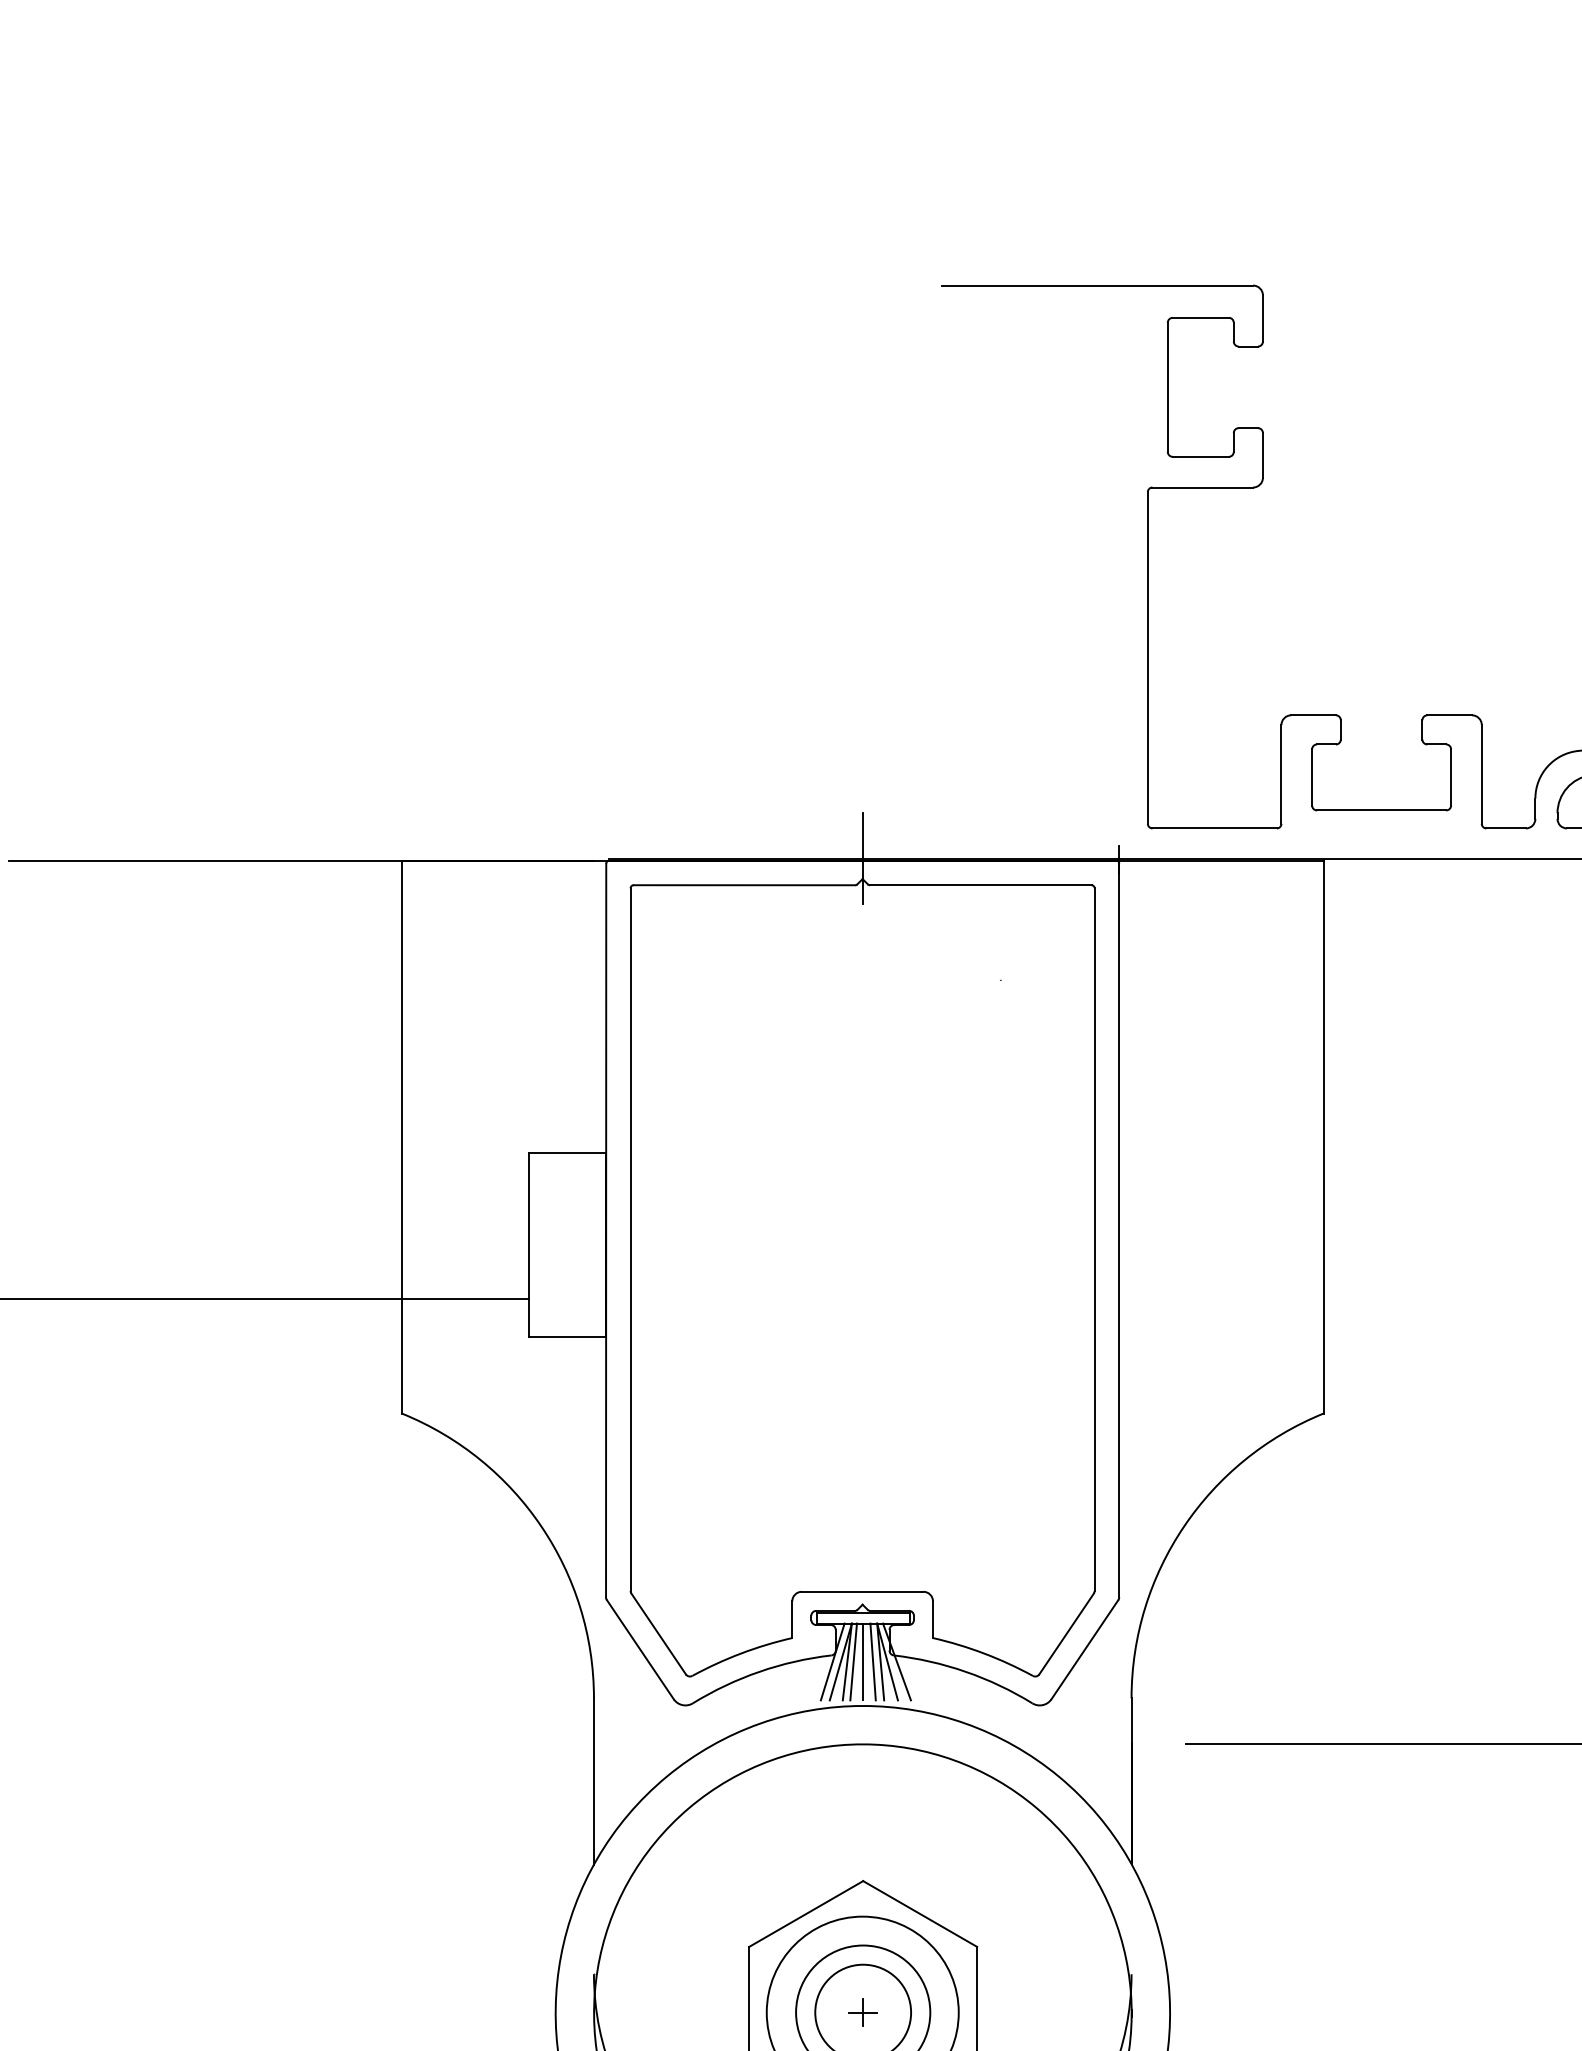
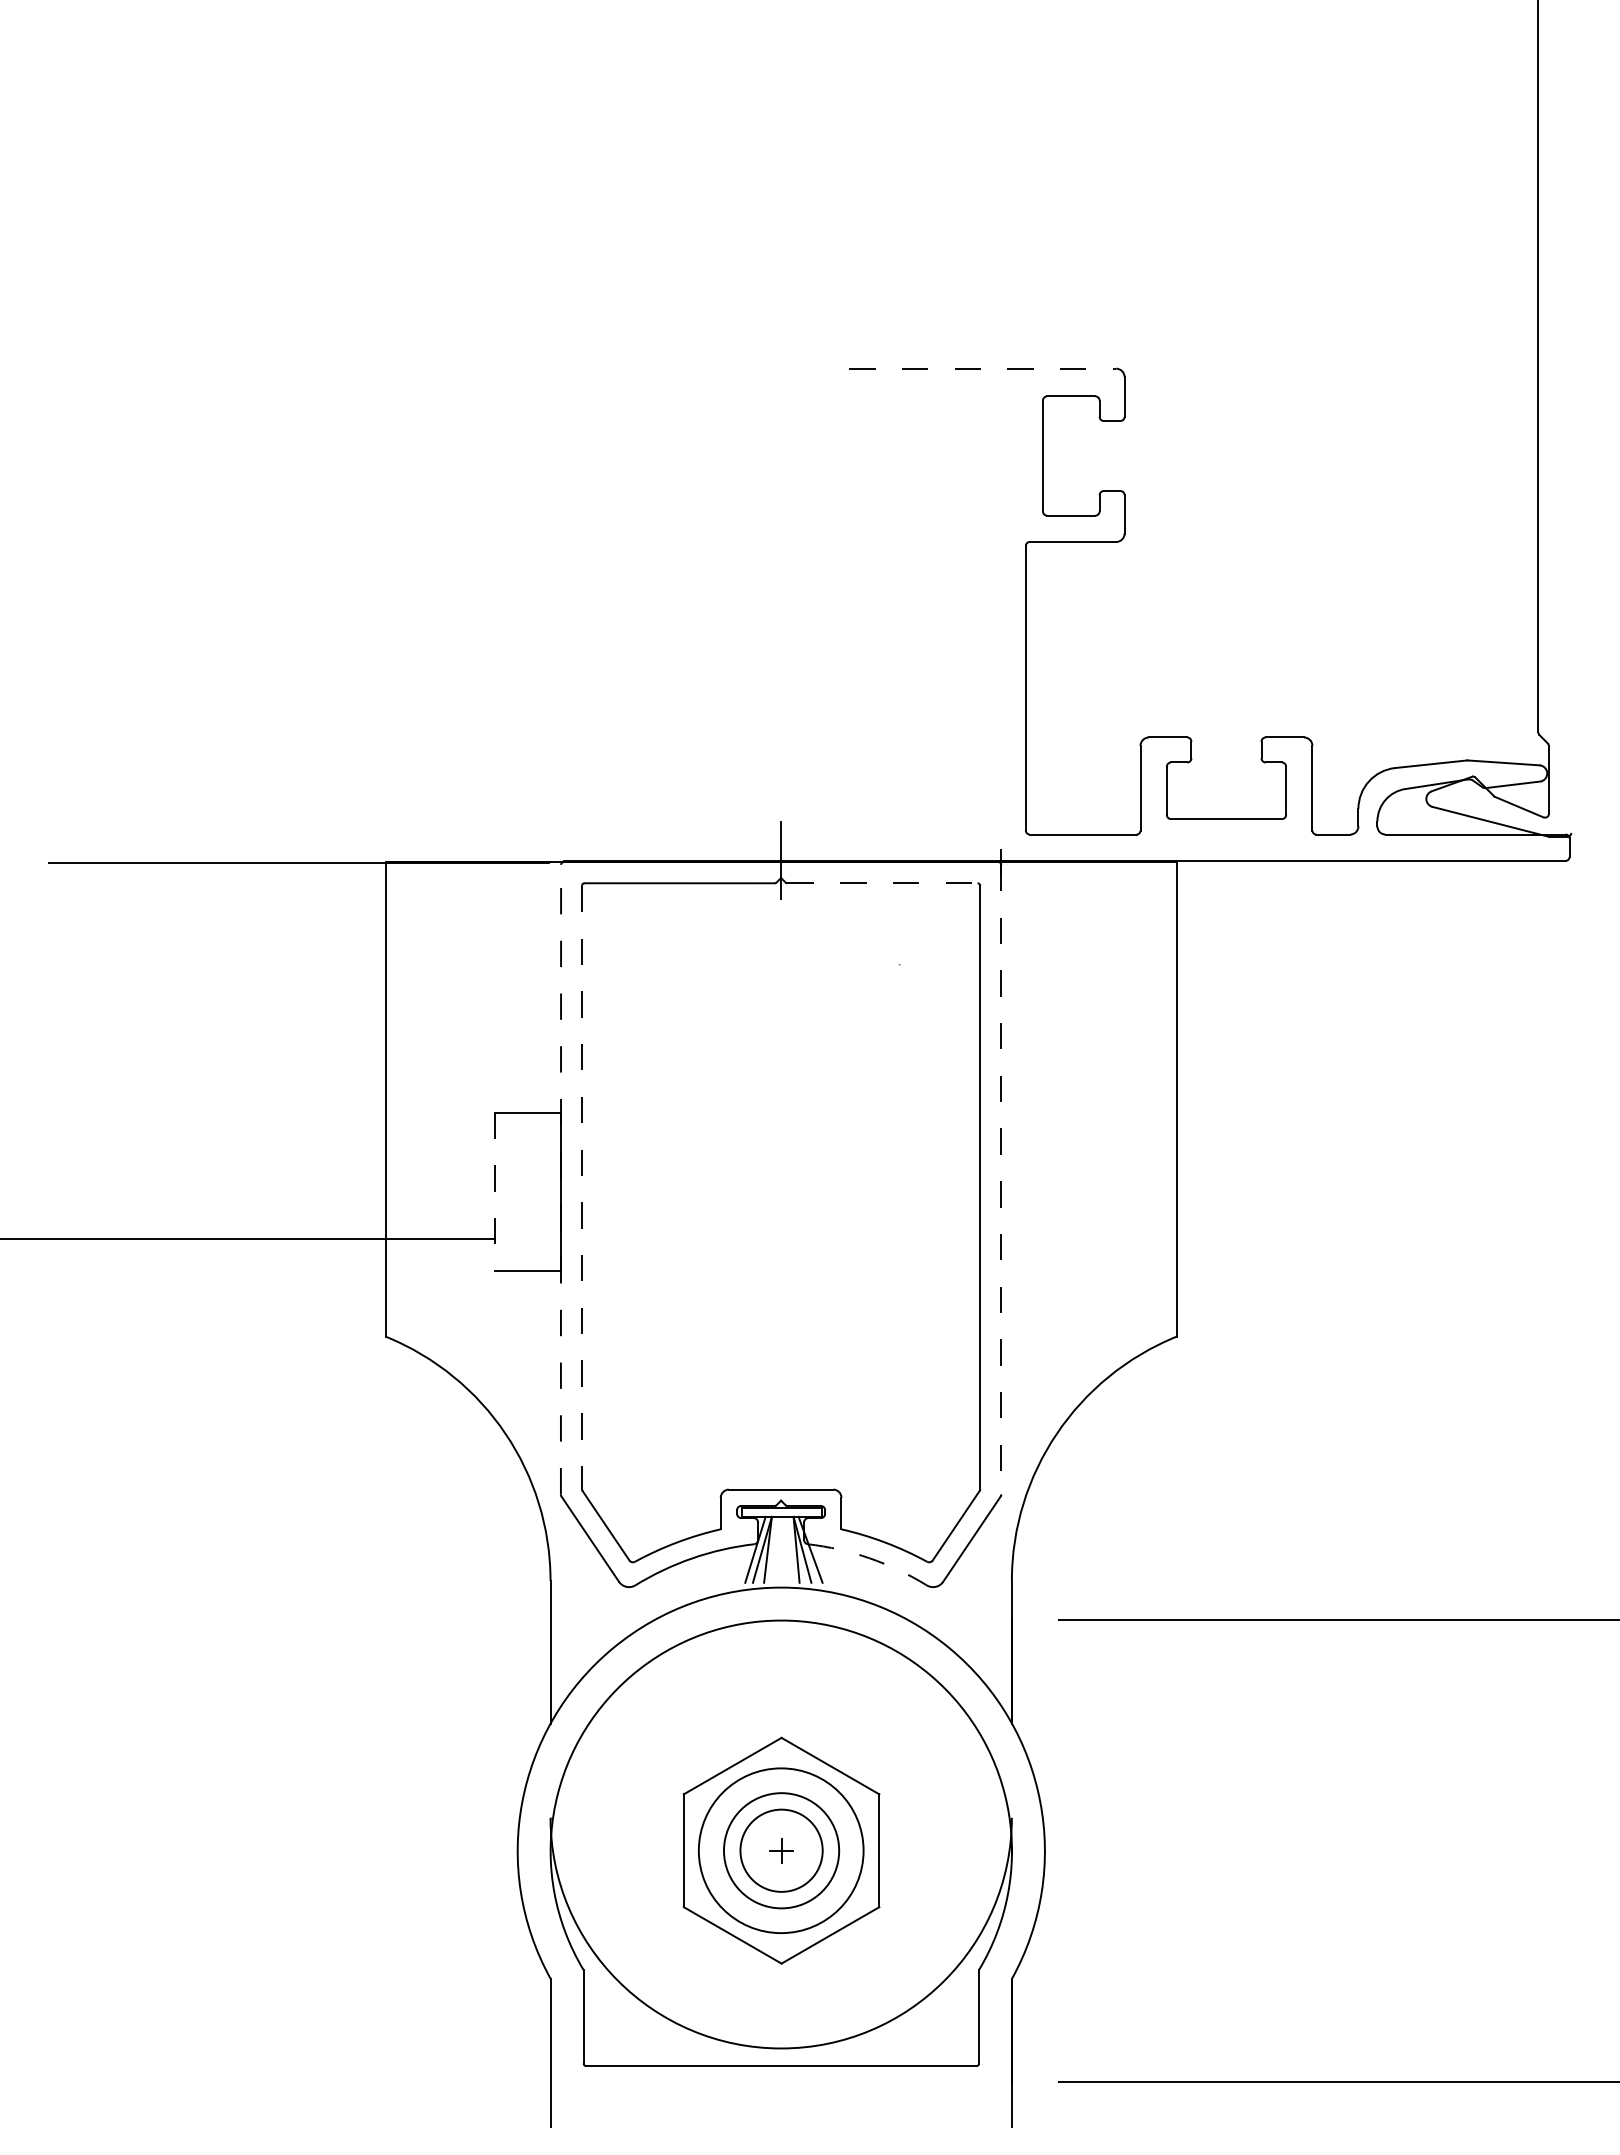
line: (1098, 285) -> (983, 368), solid -> dashed
line: (981, 885) -> (883, 883), solid -> dashed
line: (606, 1230) -> (561, 1179), solid -> dashed
line: (1119, 1230) -> (1001, 1179), solid -> dashed
line: (631, 1239) -> (582, 1187), solid -> dashed
line: (529, 1245) -> (495, 1192), solid -> dashed
line: (853, 1661) -> (773, 1549), removed
line: (863, 1661) -> (781, 1549), removed
line: (872, 1661) -> (789, 1549), removed
arc: (965, 1672) -> (869, 1558), solid -> dashed

